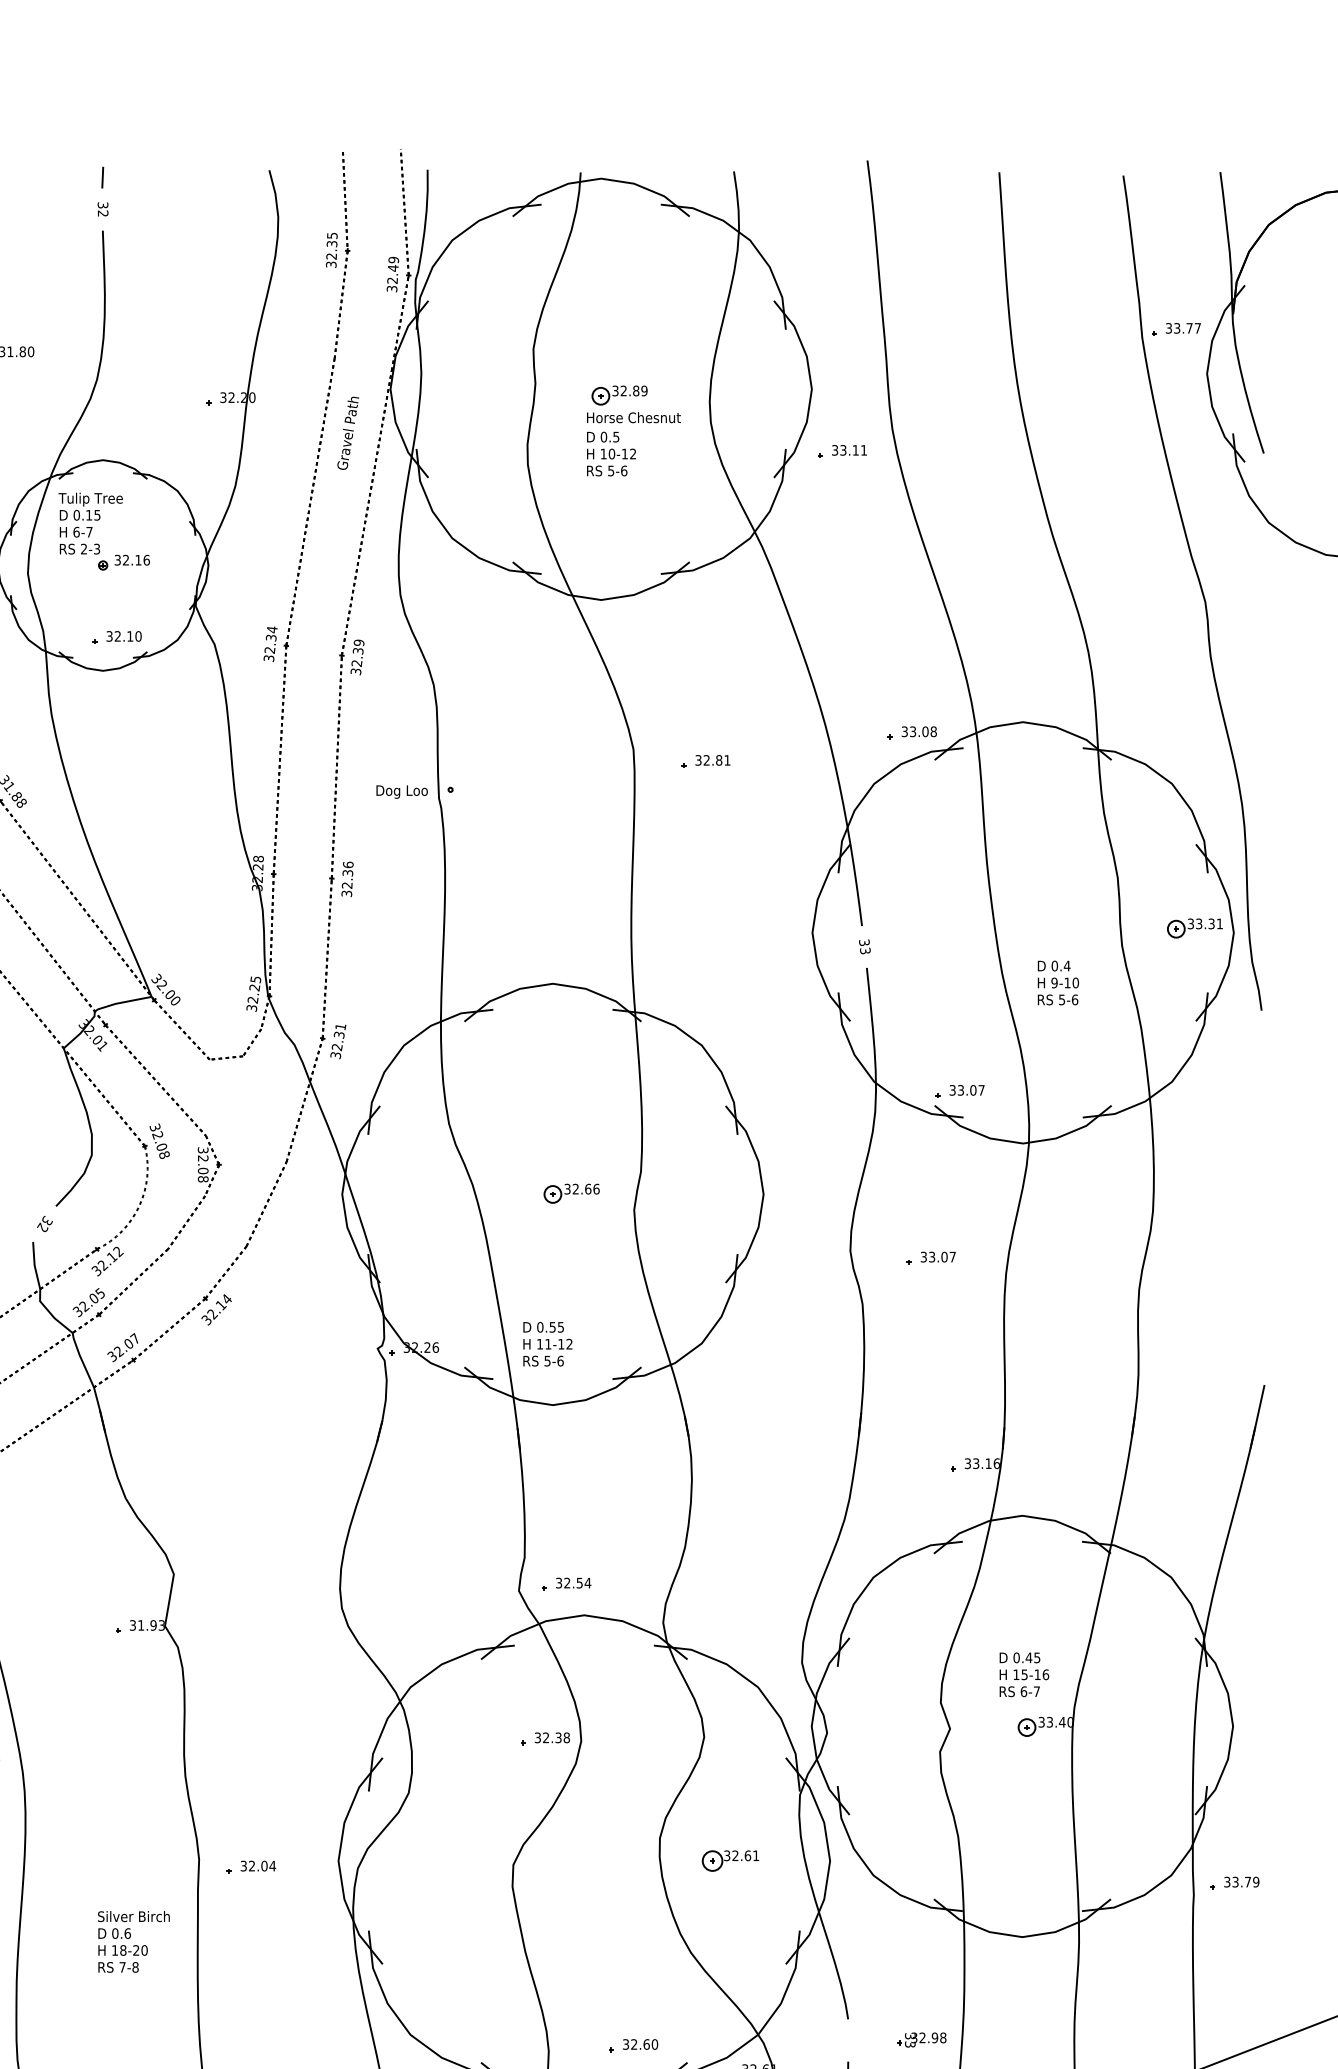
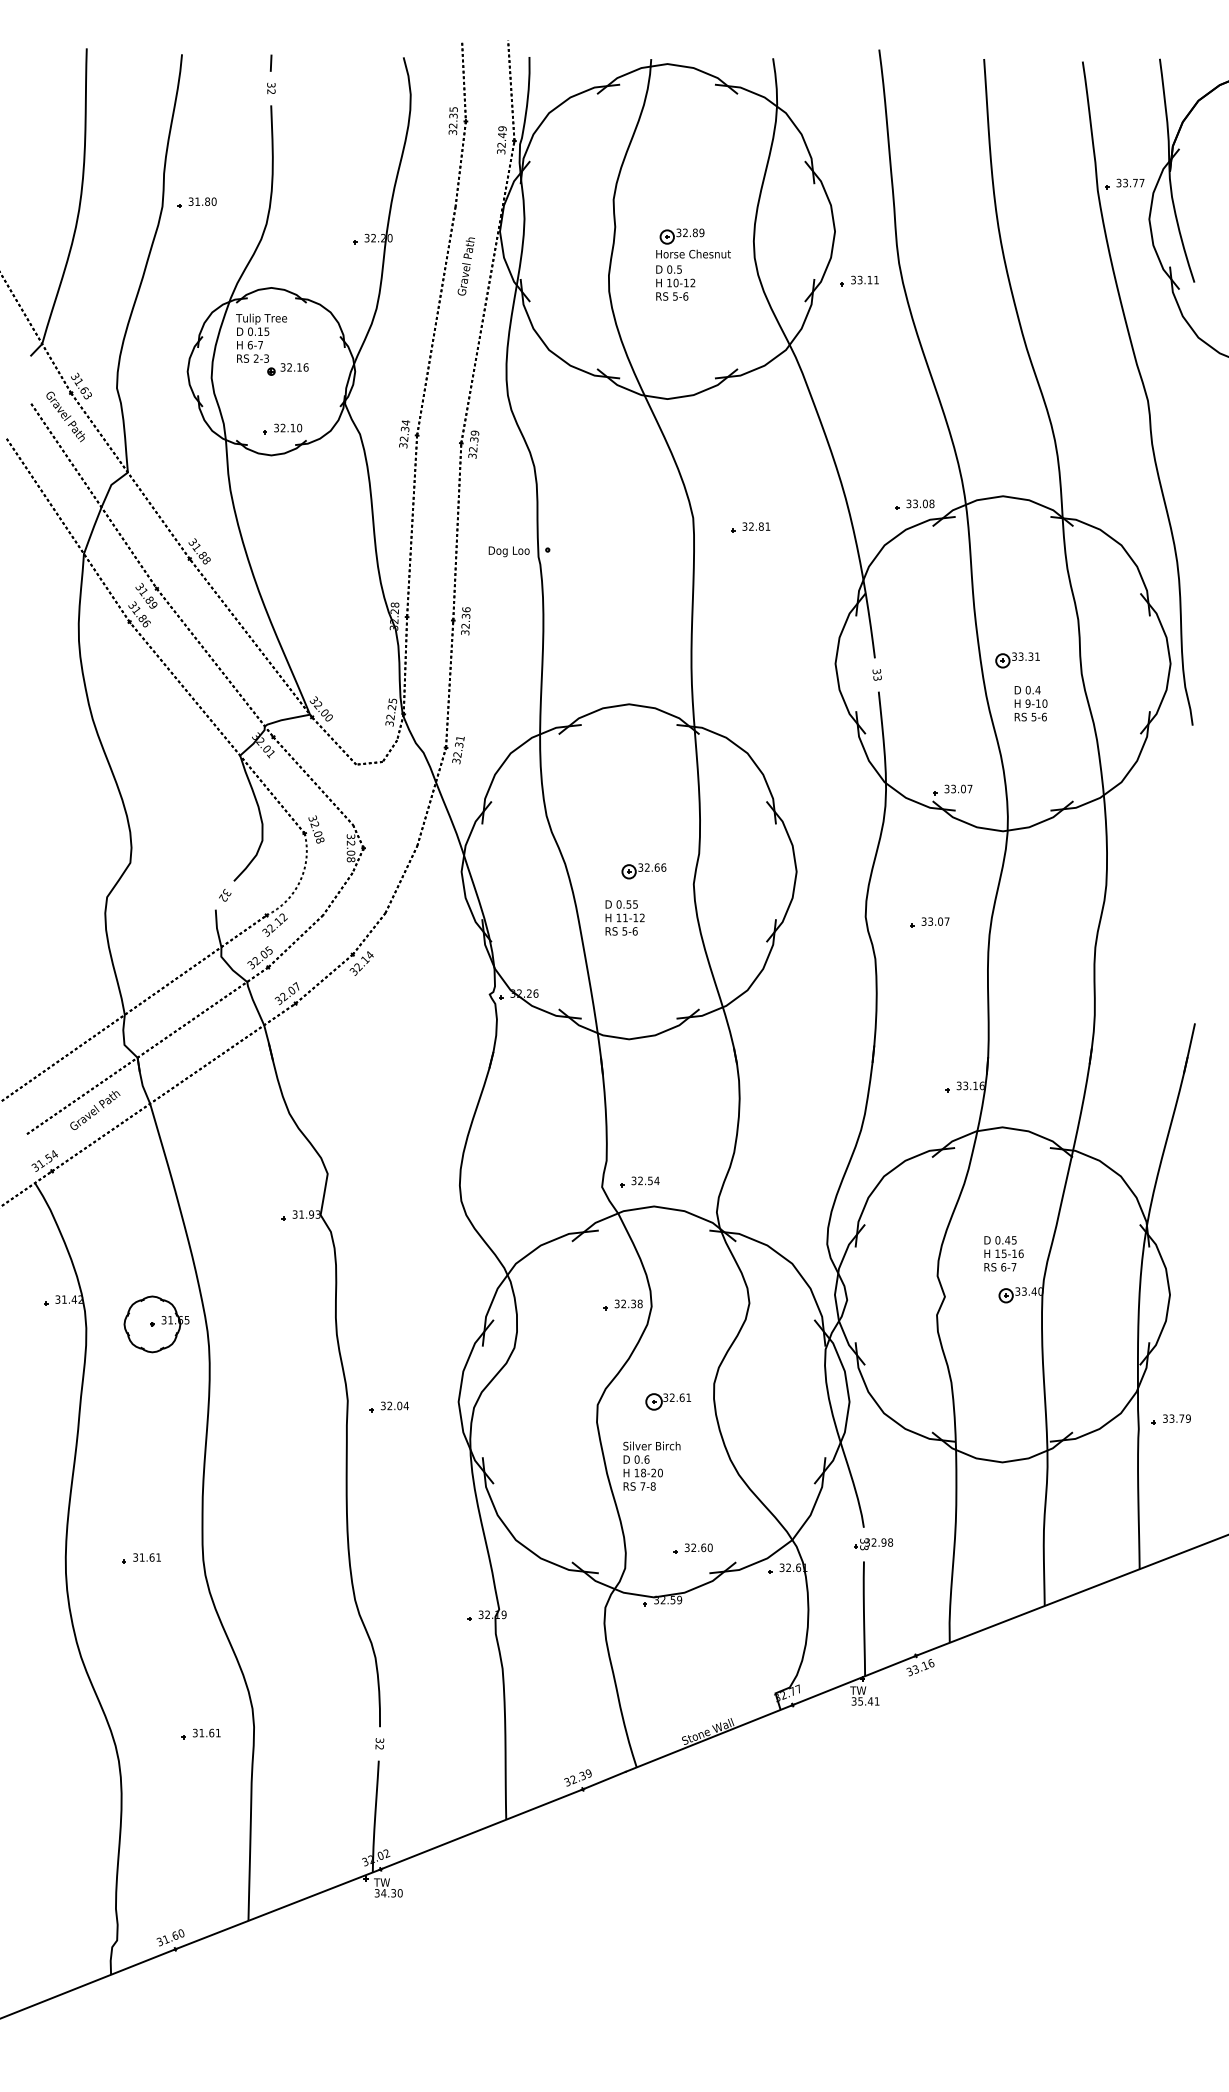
part: (1194, 928) -> (1017, 660), moved
text: (547, 1343) -> (624, 917), moved
part: (730, 1860) -> (668, 1401), moved
text: (133, 1941) -> (651, 1465), moved
part: (921, 2040) -> (873, 1544), moved

